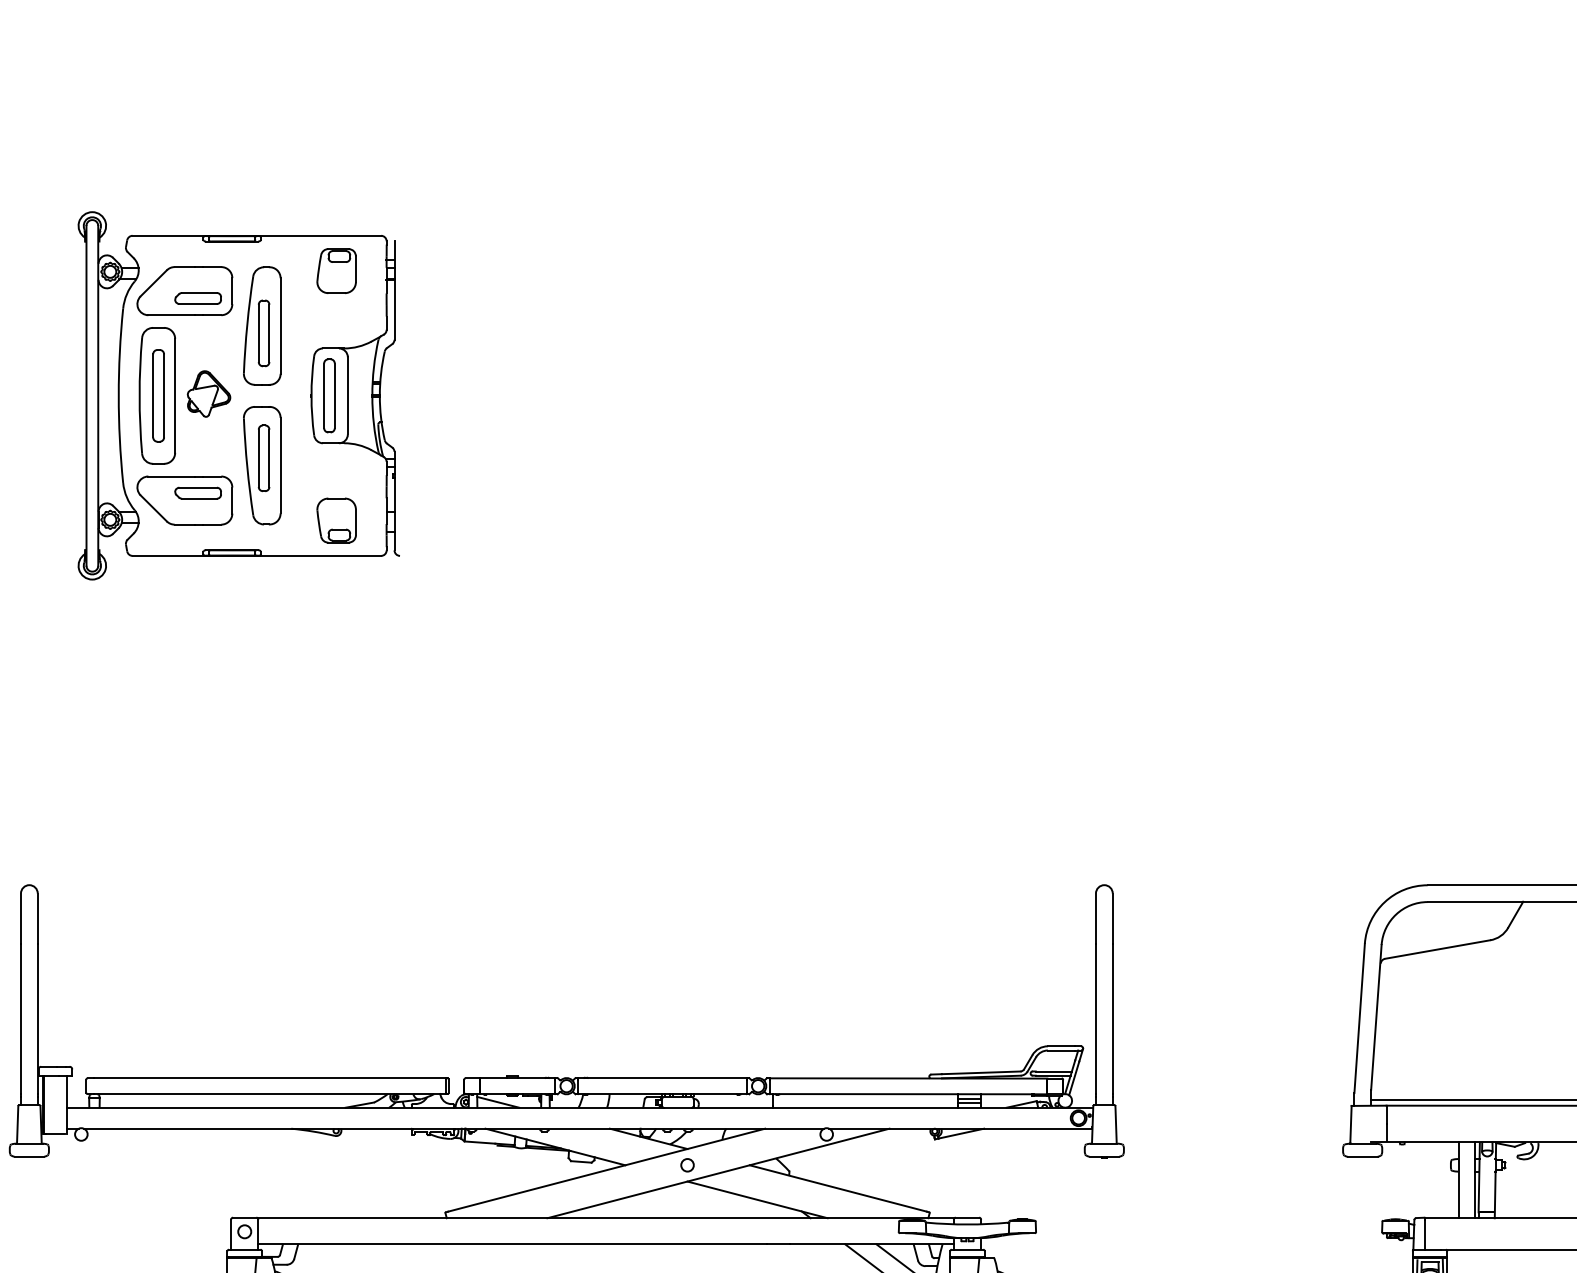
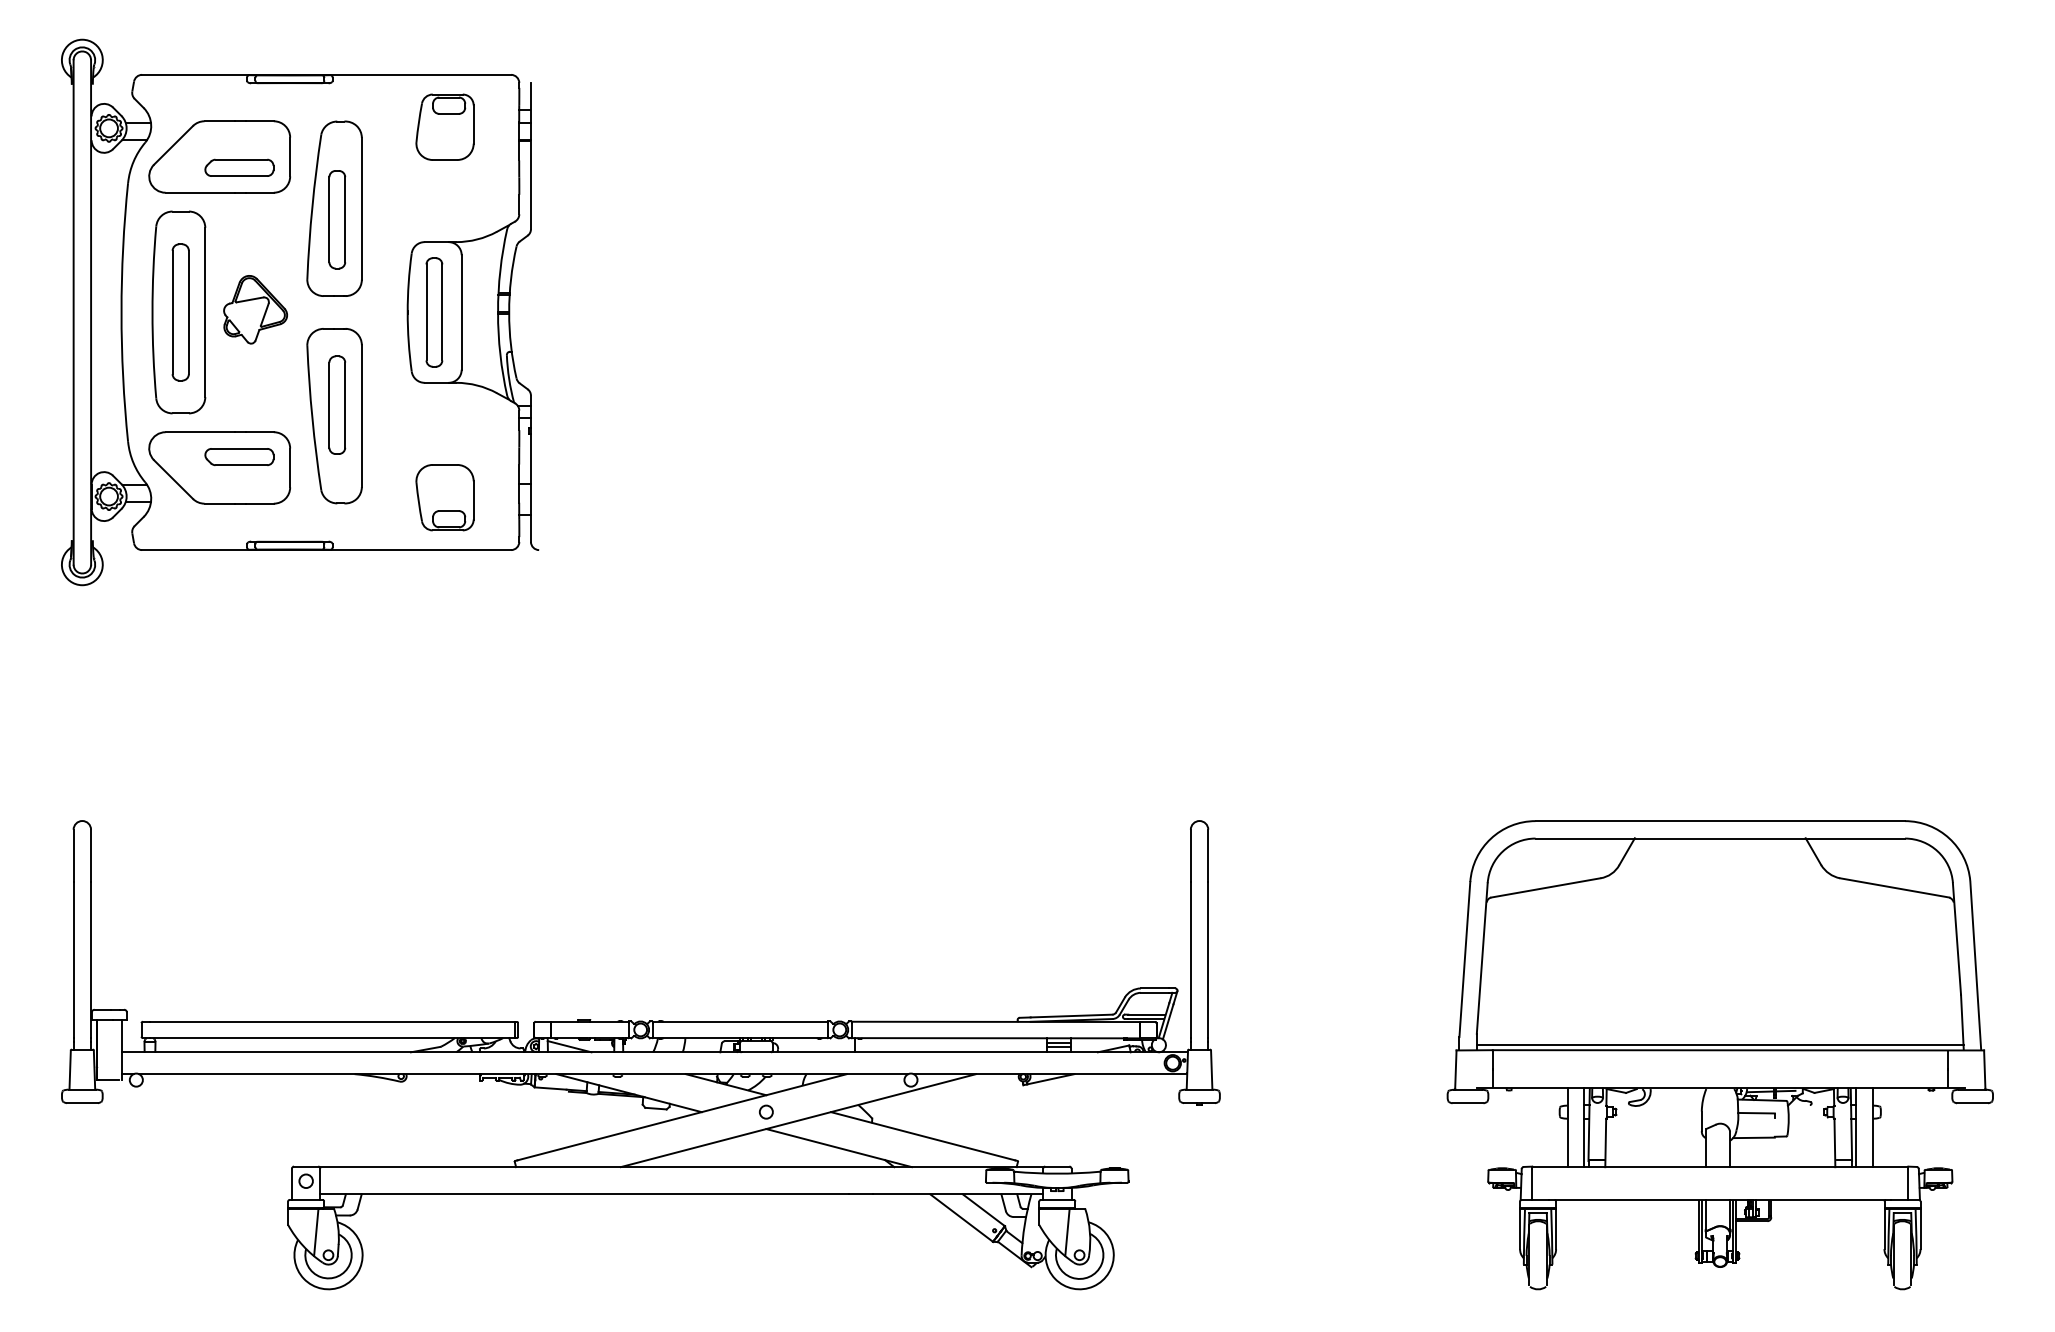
part: (239, 395) -> (300, 312), size x1.43

